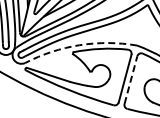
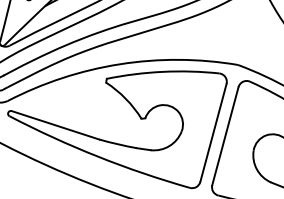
arc: (79, 45) -> (119, 64), dashed -> solid
line: (130, 80) -> (224, 136), dashed -> solid

